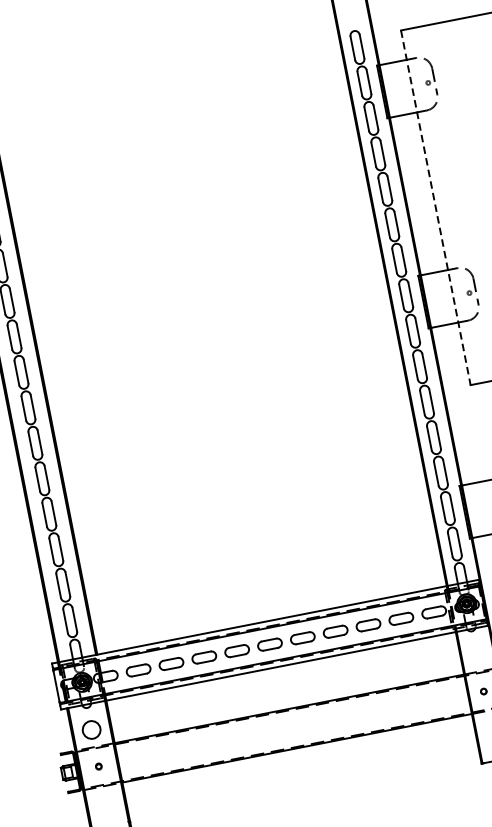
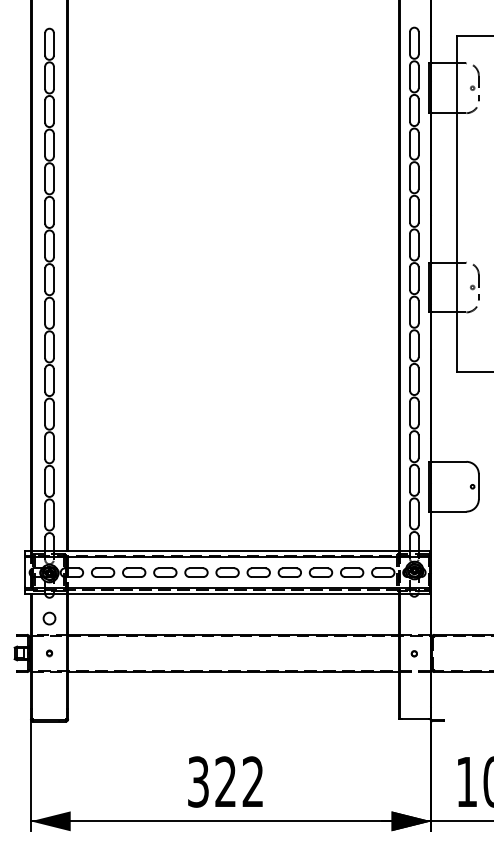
line: (436, 208) -> (457, 204), dashed -> solid
circle: (91, 729) -> (49, 618), size x0.71

